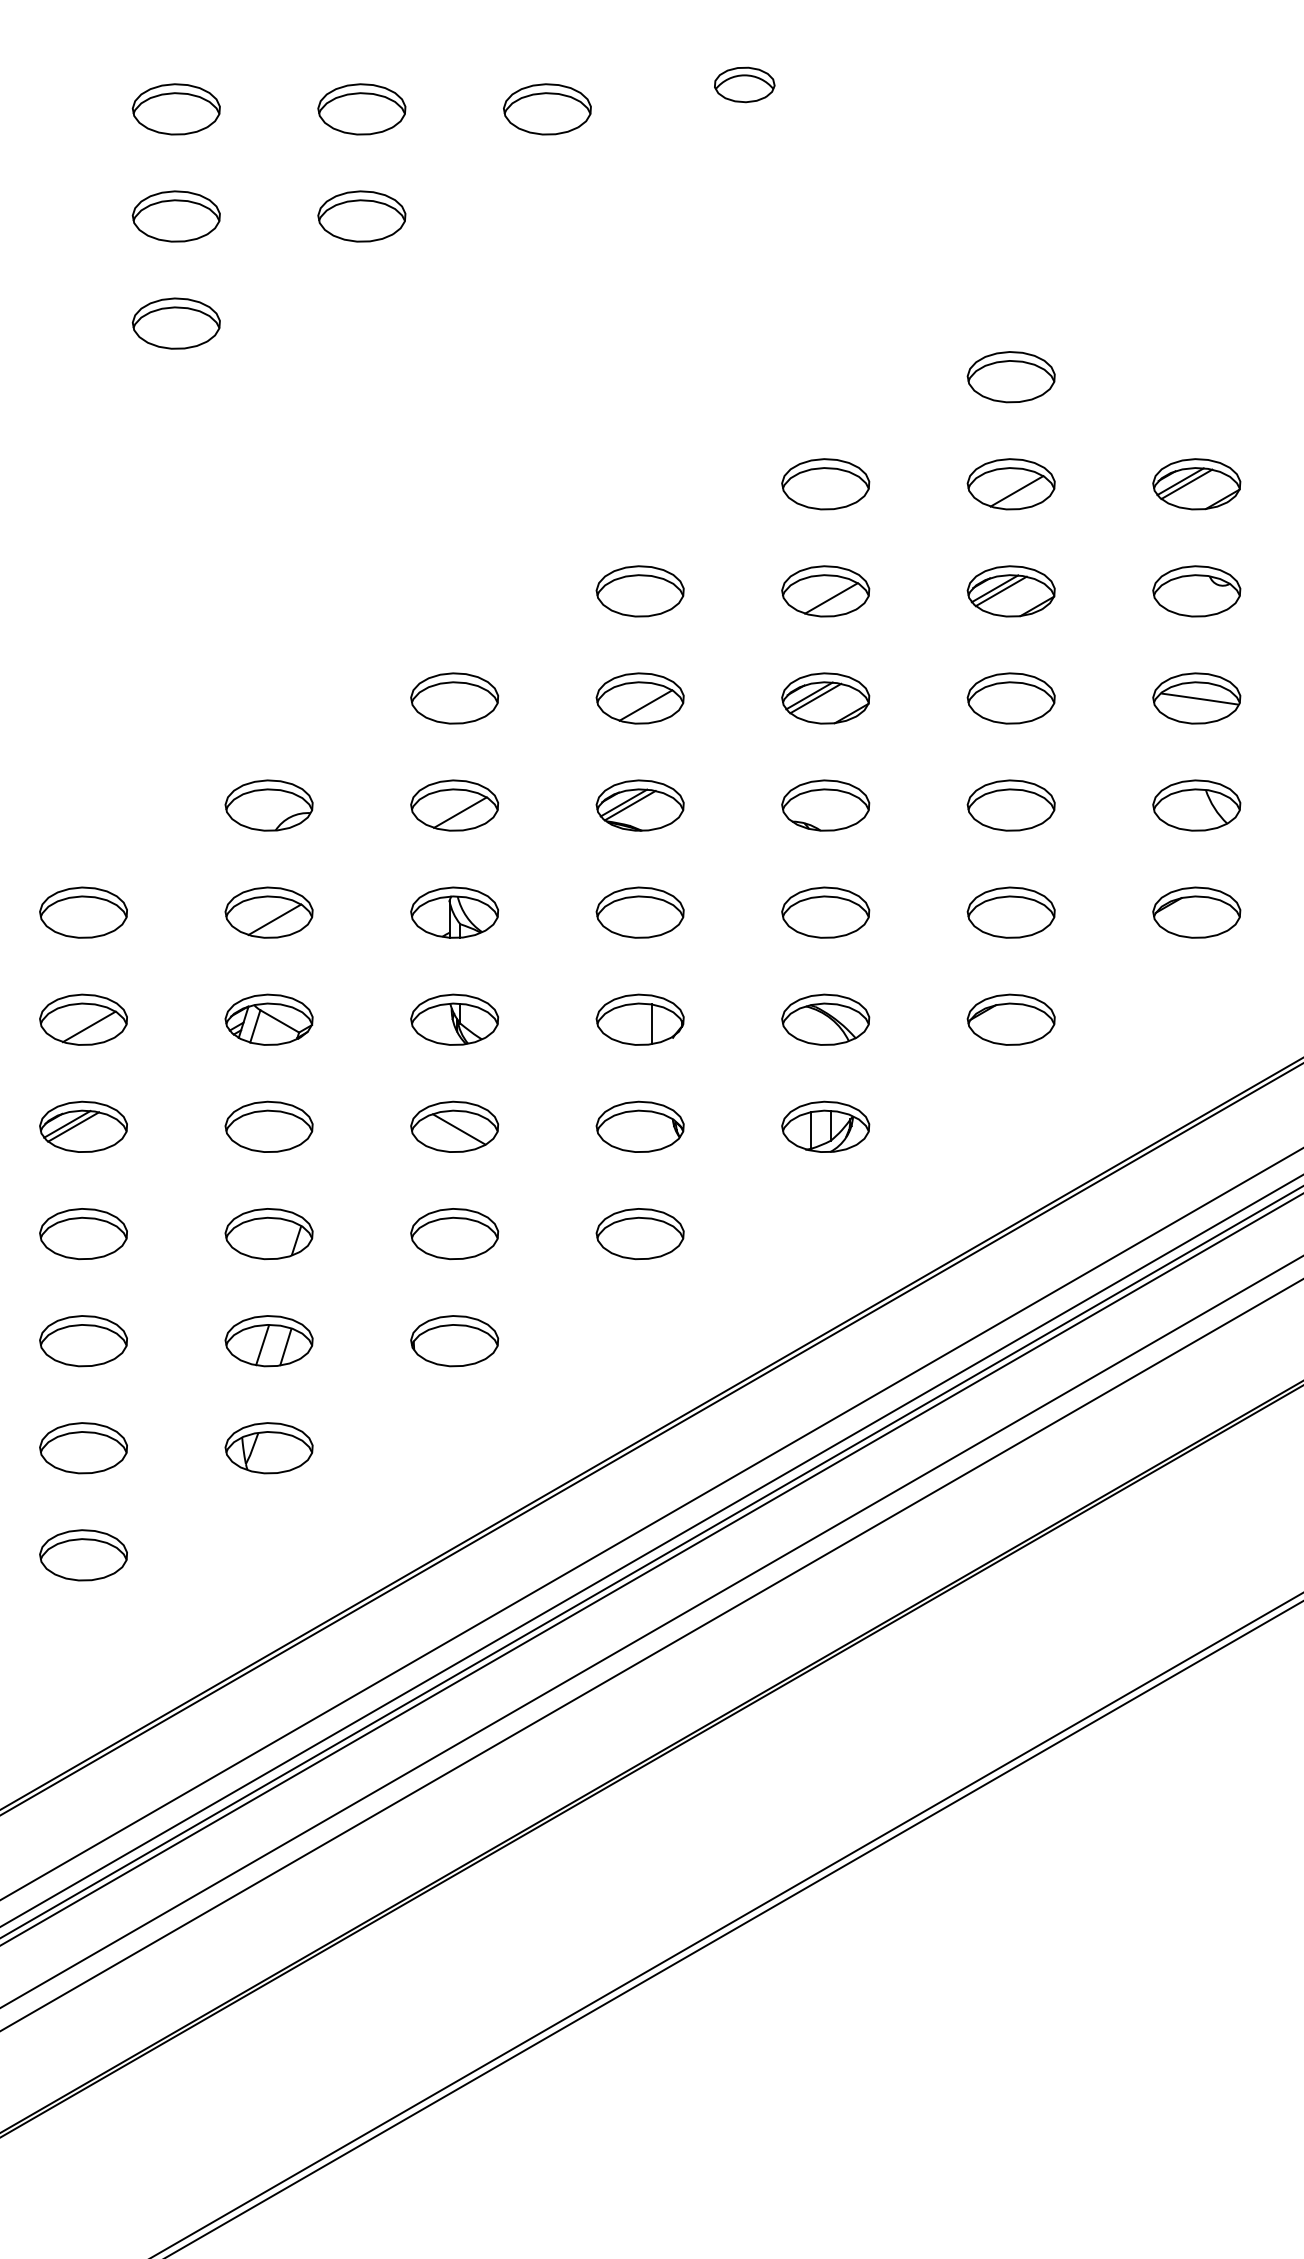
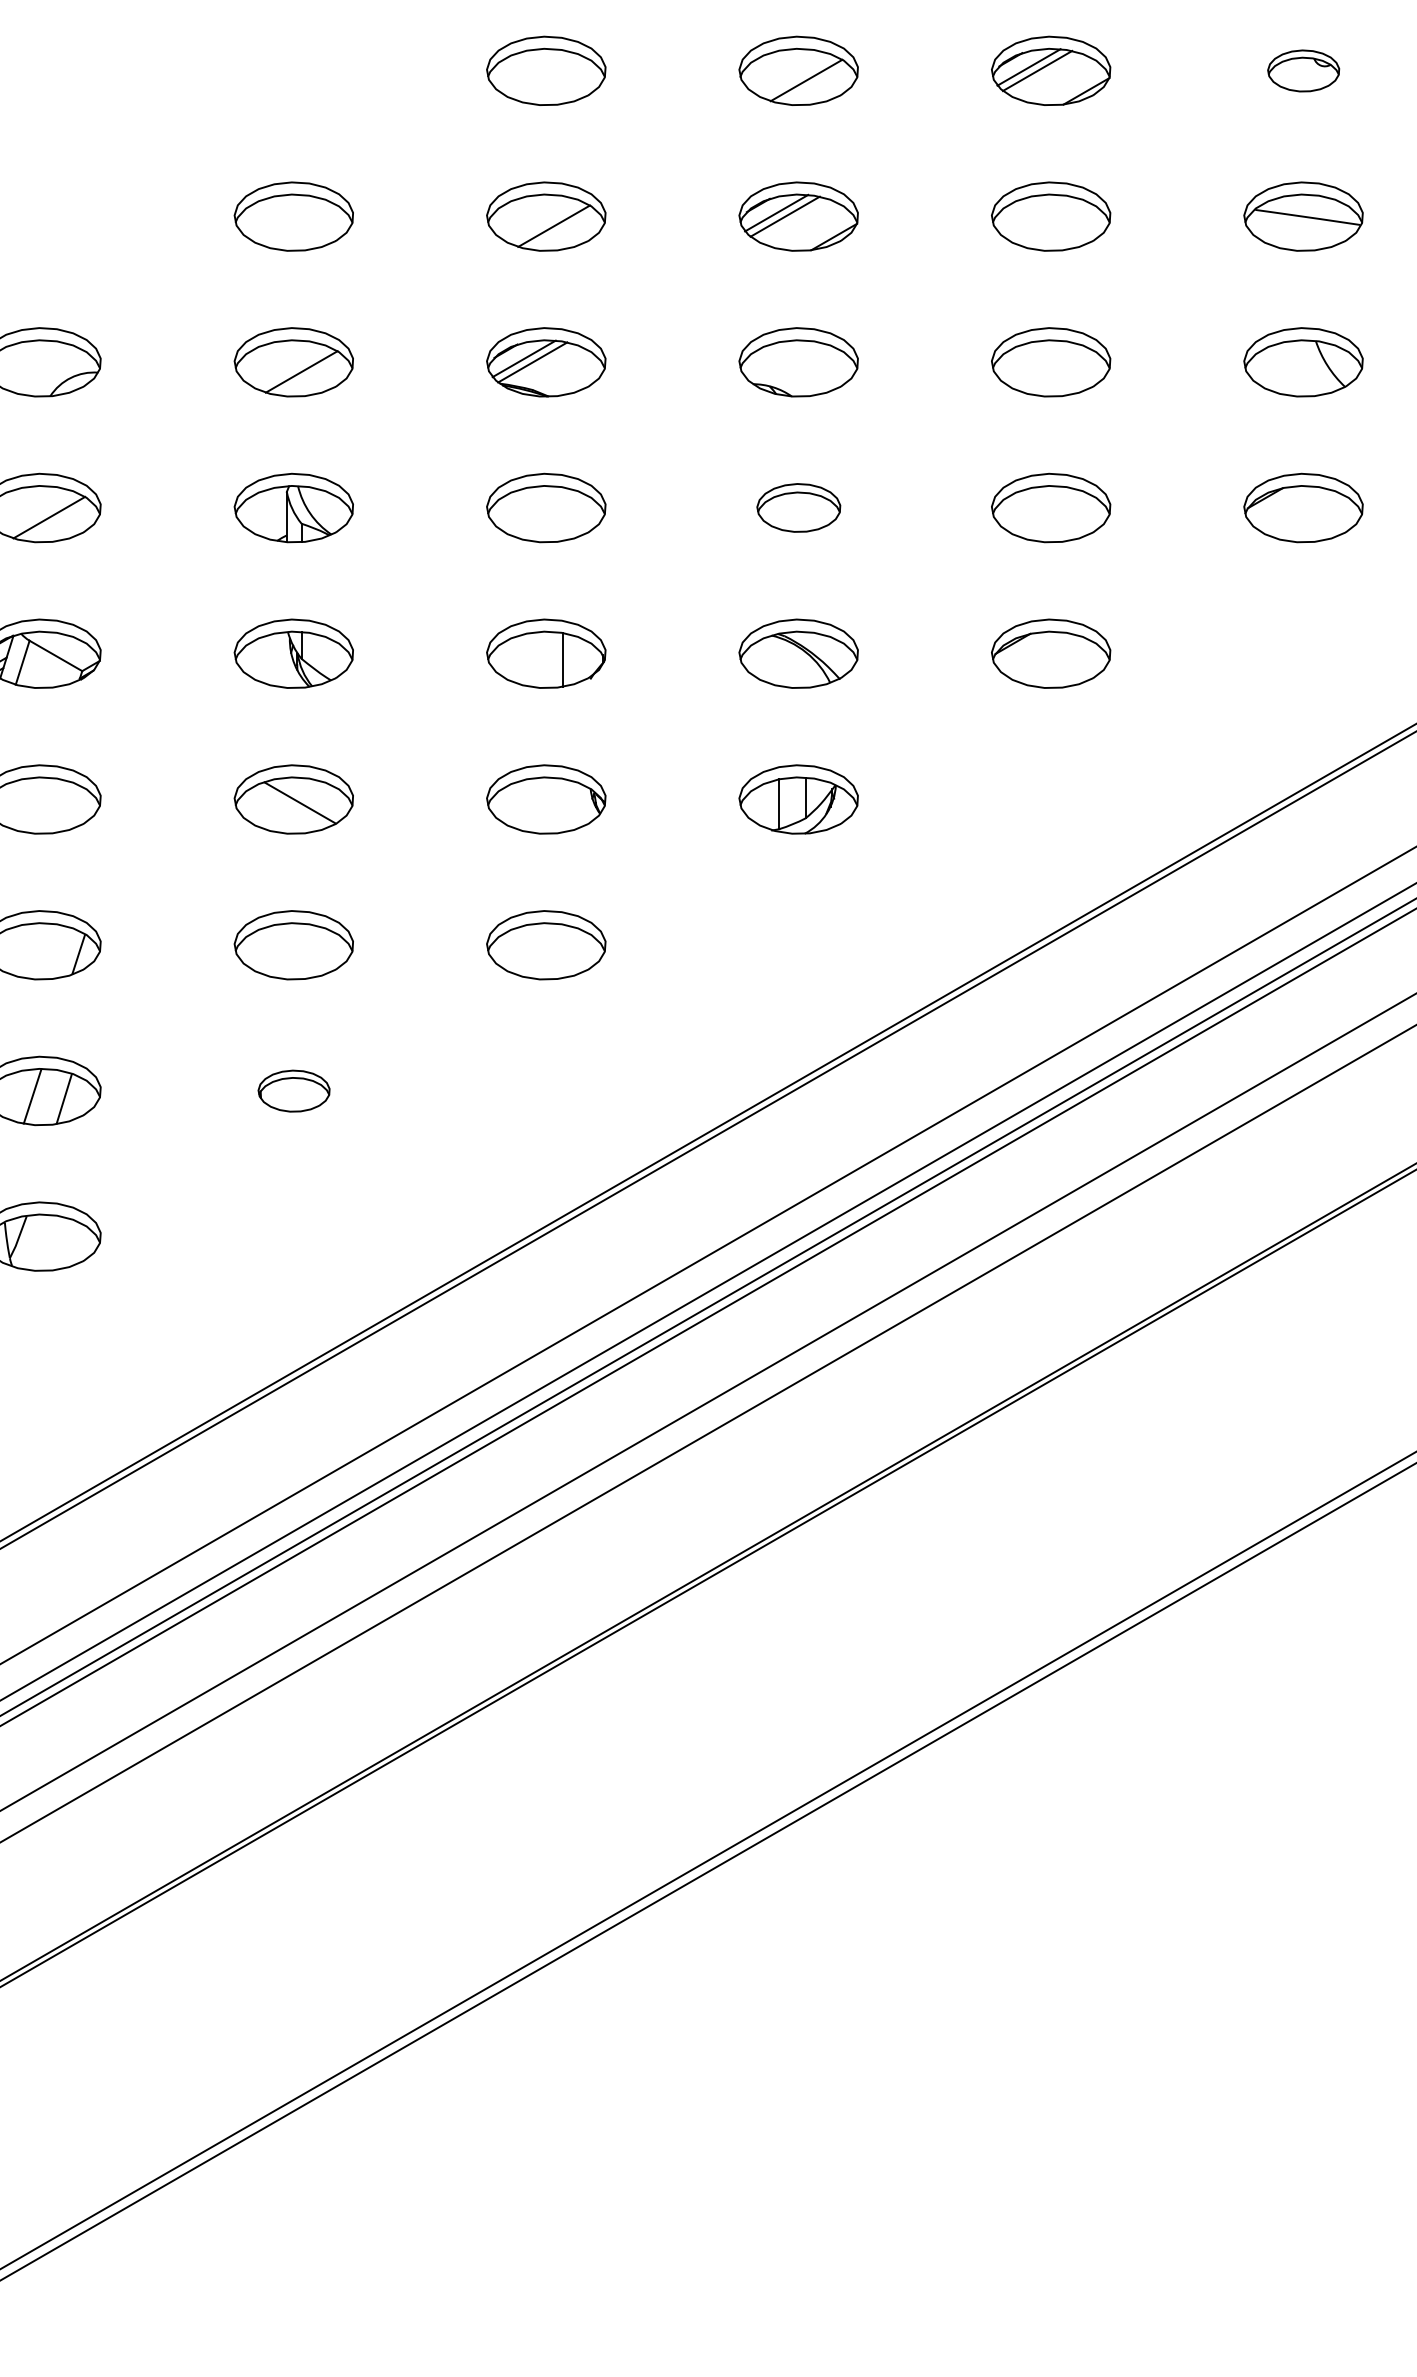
part: (1196, 591) -> (1303, 71), size x0.6
part: (825, 912) -> (798, 507), size x0.7
part: (454, 1341) -> (293, 1091), size x0.6

